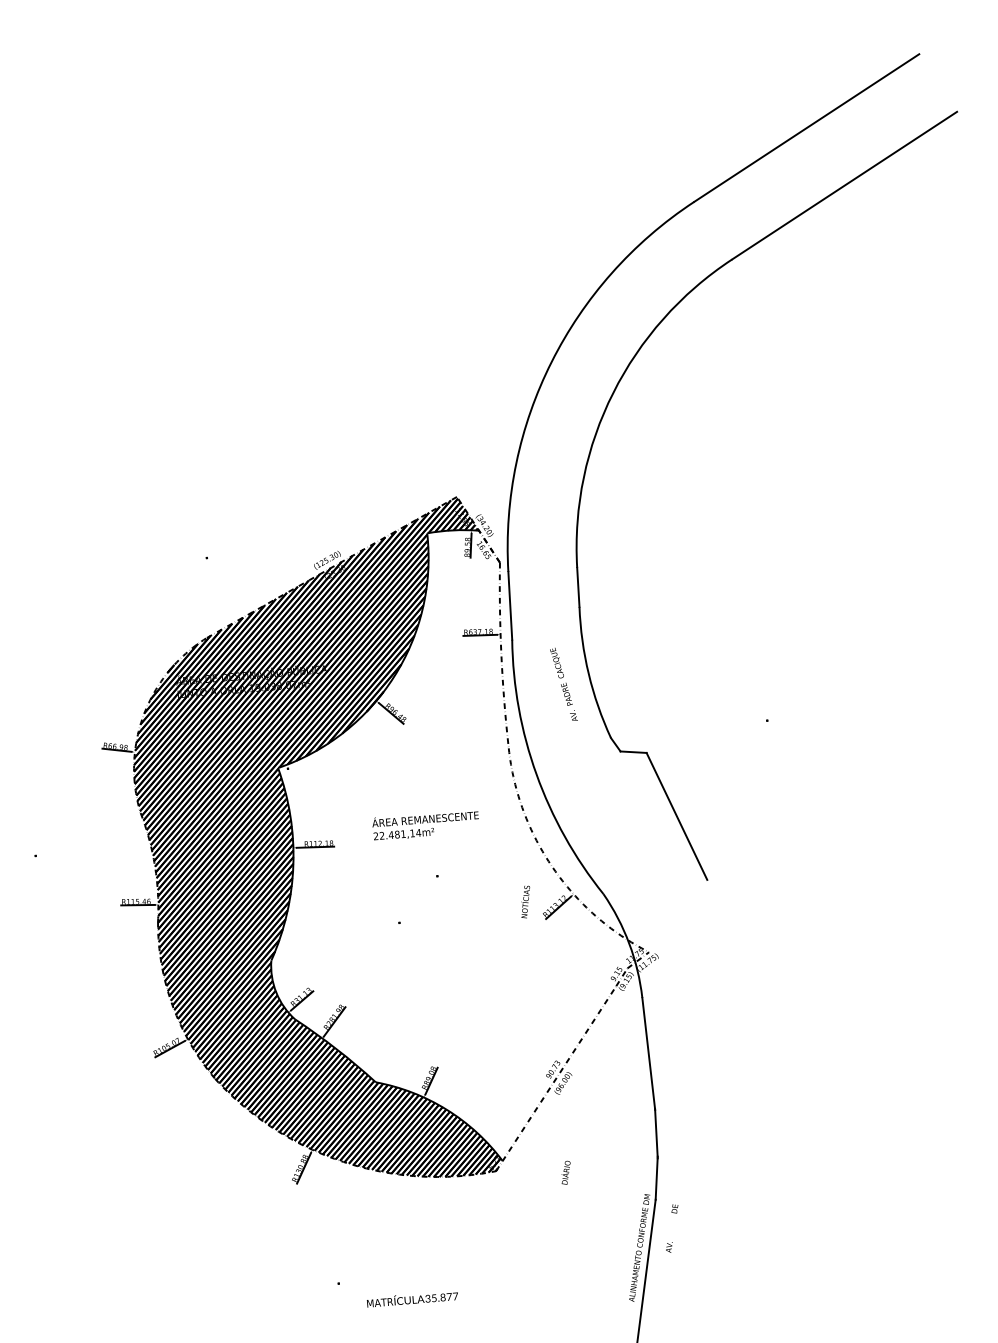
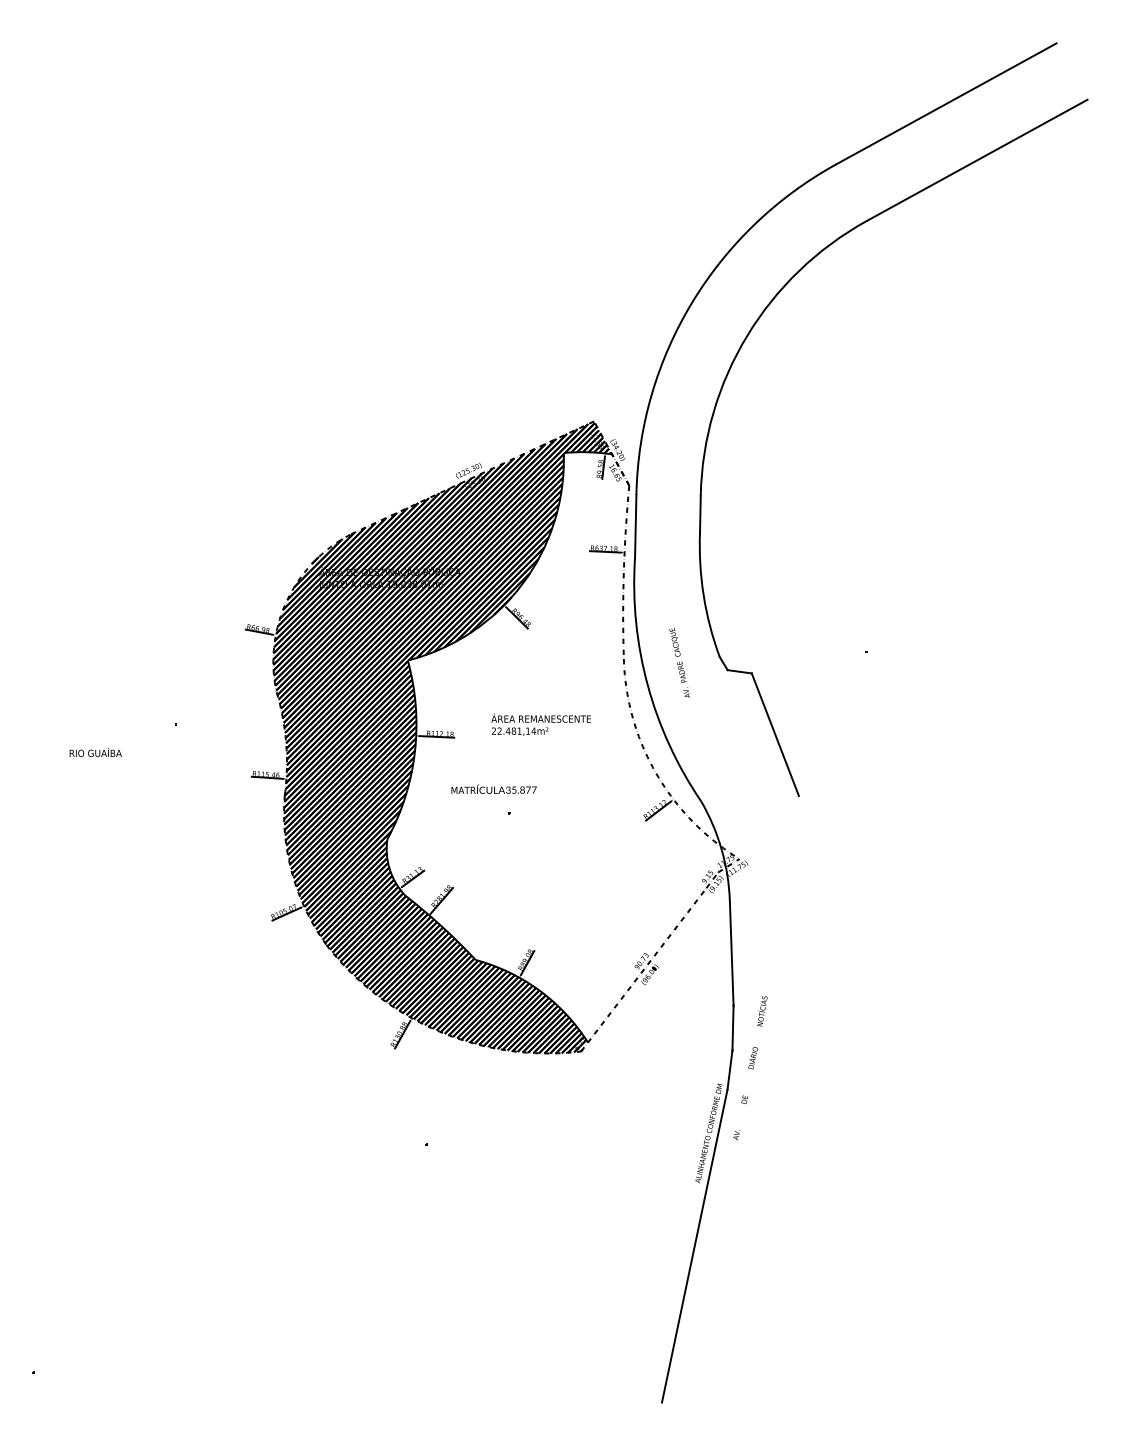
text: (563, 684) -> (679, 662), moved
text: (525, 902) -> (762, 1011), moved
text: (565, 1173) -> (752, 1058), moved
text: (411, 1298) -> (493, 788), moved

